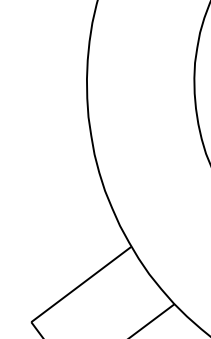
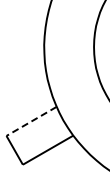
line: (81, 284) -> (31, 121), solid -> dashed

